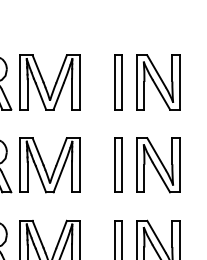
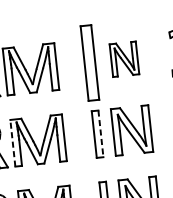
part: (118, 82) -> (90, 62), size x1.6
part: (158, 82) -> (124, 59), size x0.7
line: (19, 164) -> (12, 142), solid -> dashed
line: (122, 165) -> (101, 134), solid -> dashed

